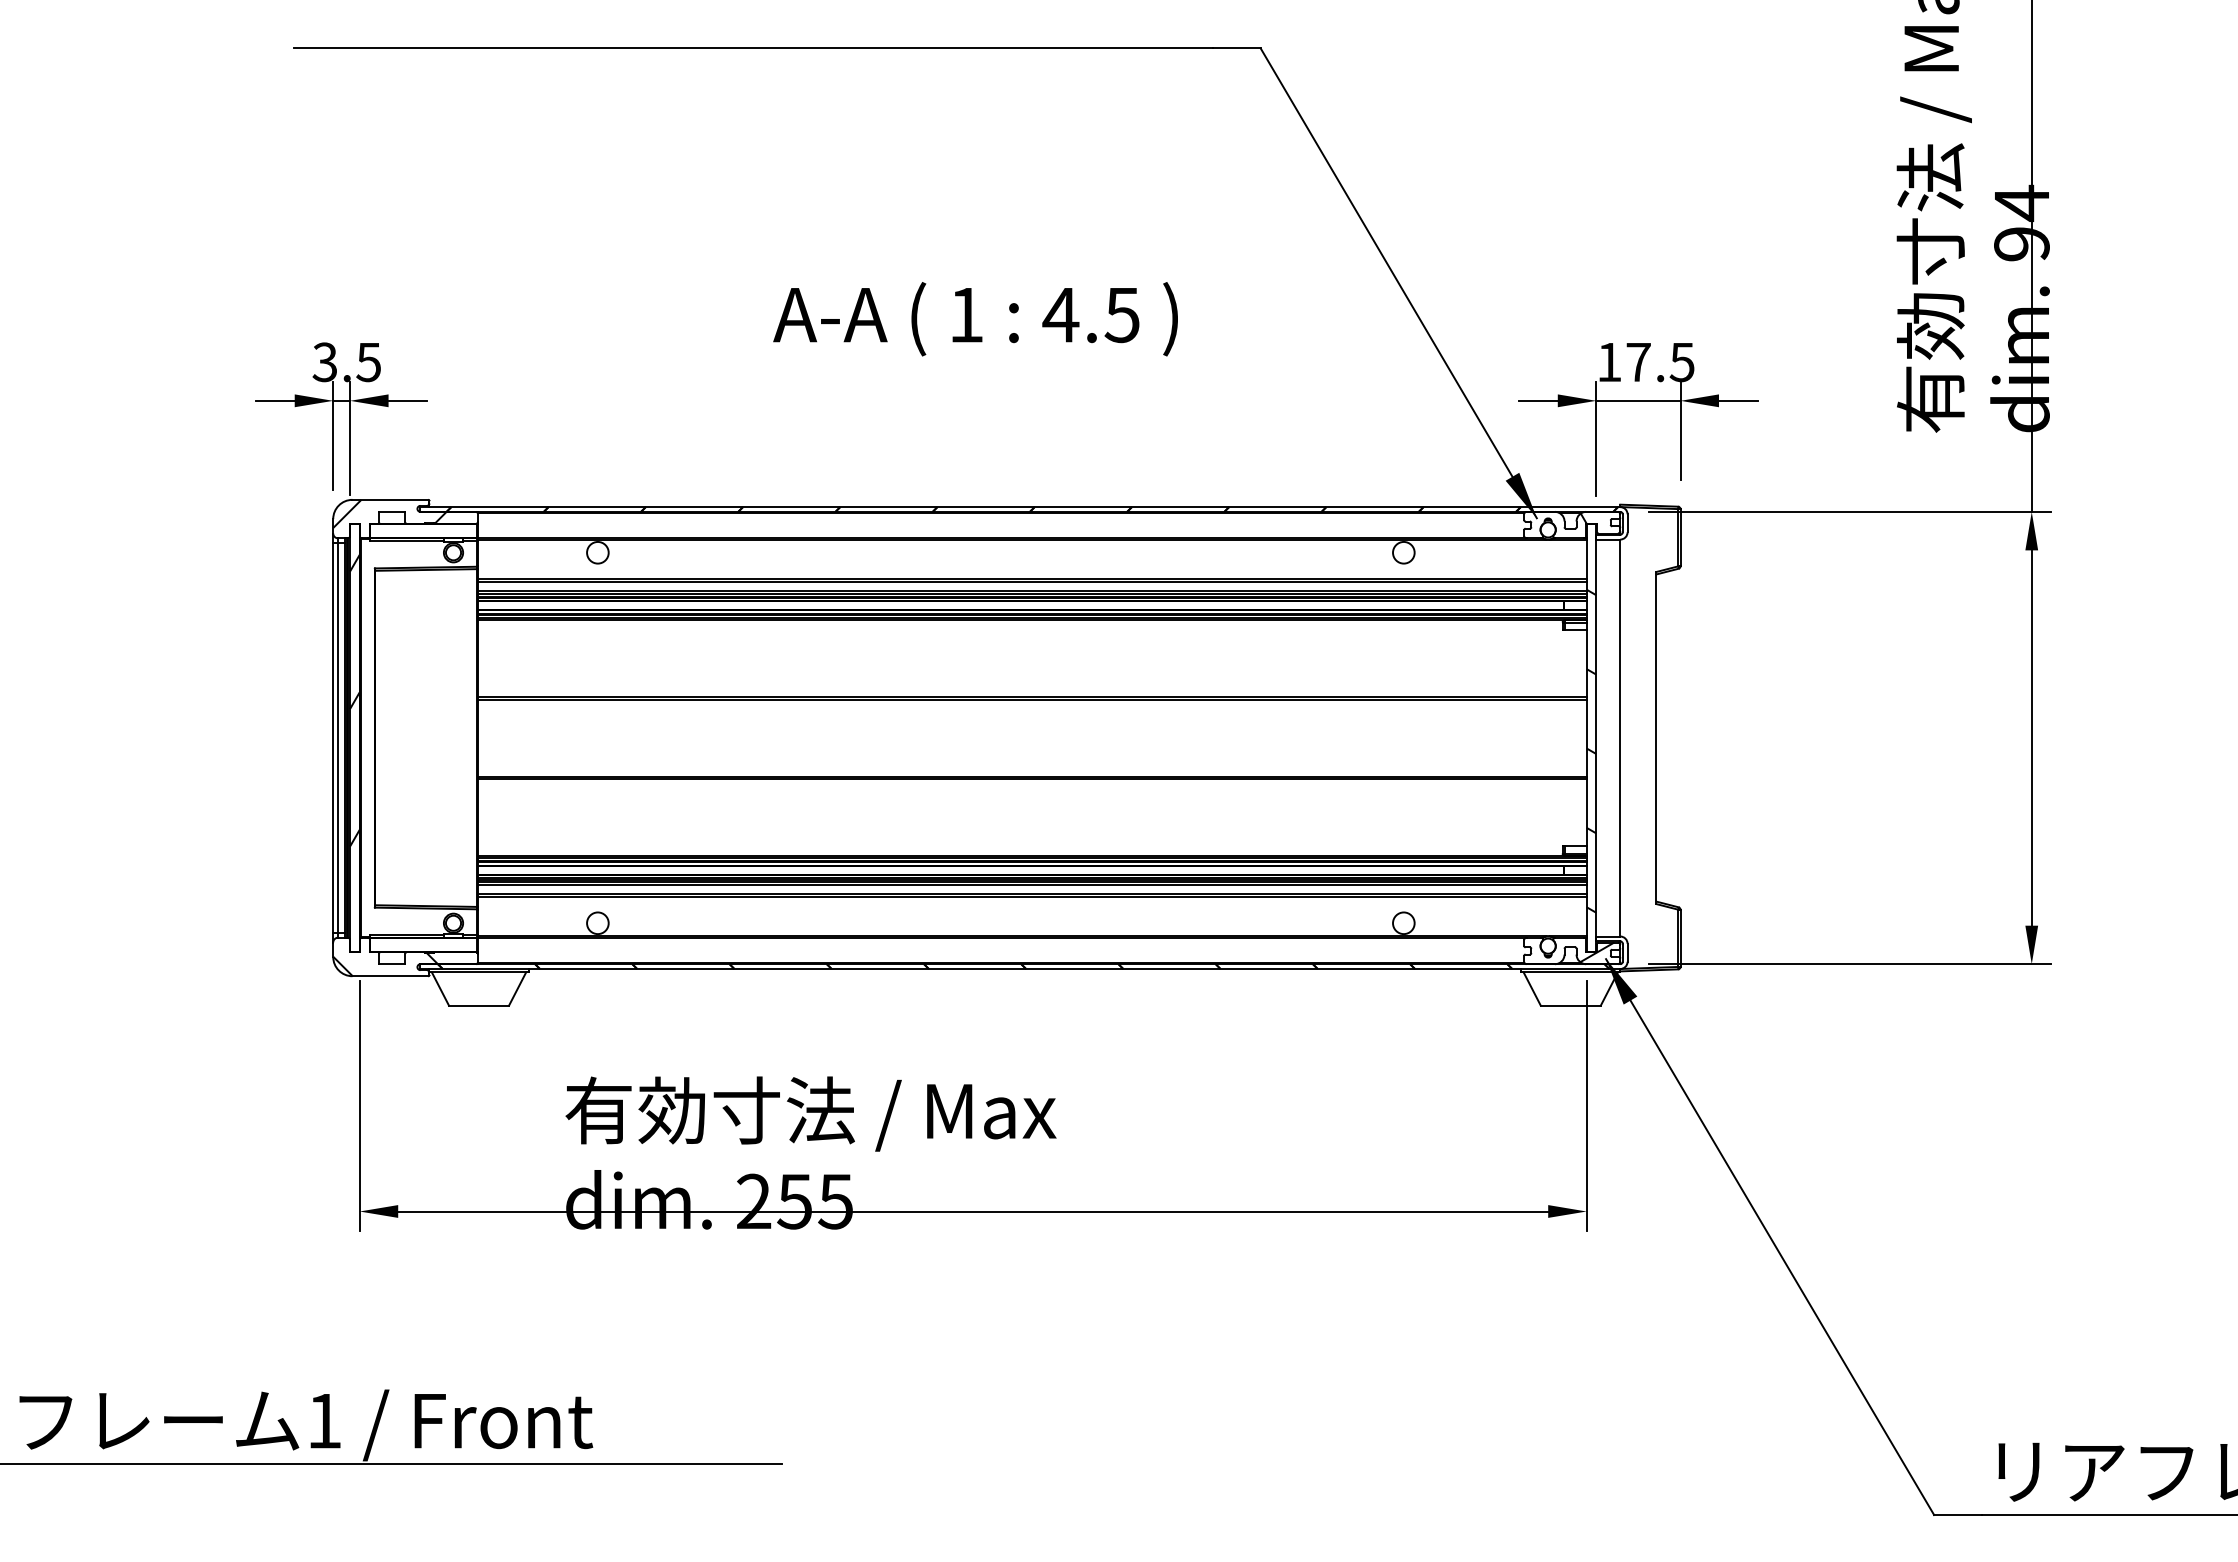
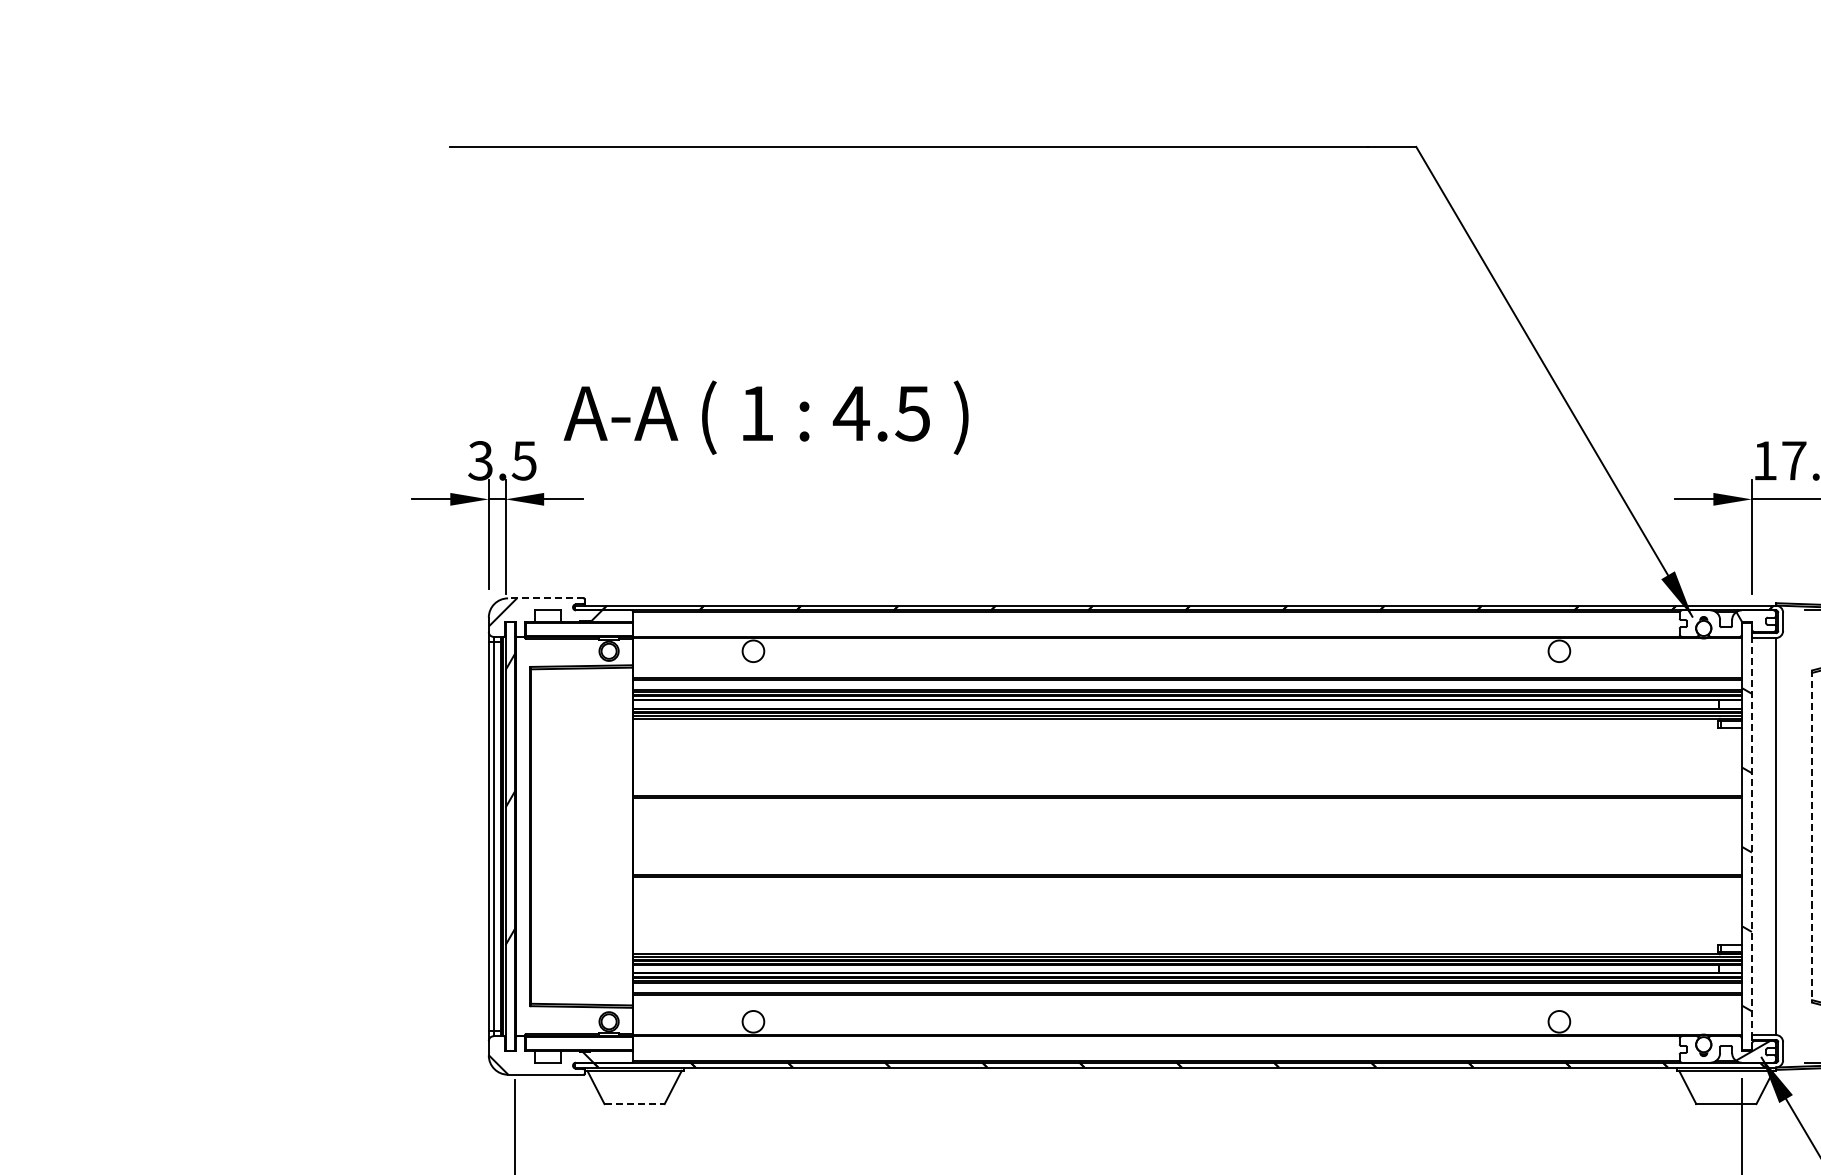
text: (975, 319) -> (766, 418), moved
line: (390, 499) -> (546, 598), solid -> dashed
line: (1596, 738) -> (1752, 837), solid -> dashed
line: (1656, 738) -> (1812, 837), solid -> dashed
line: (479, 1005) -> (635, 1104), solid -> dashed

